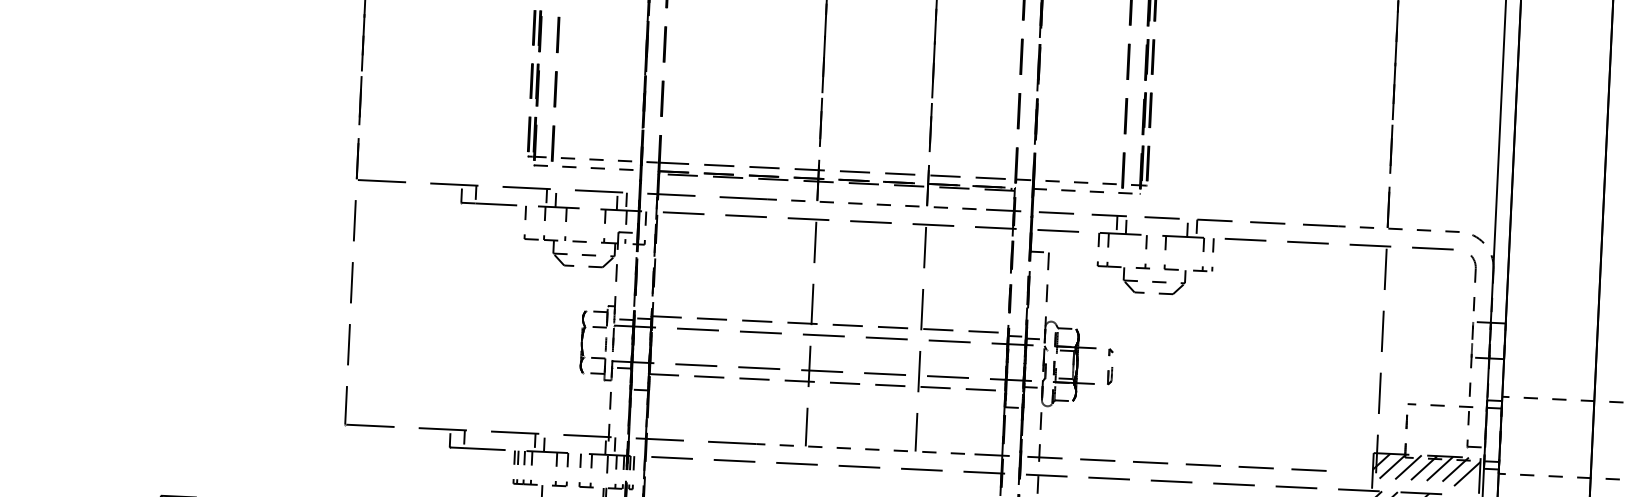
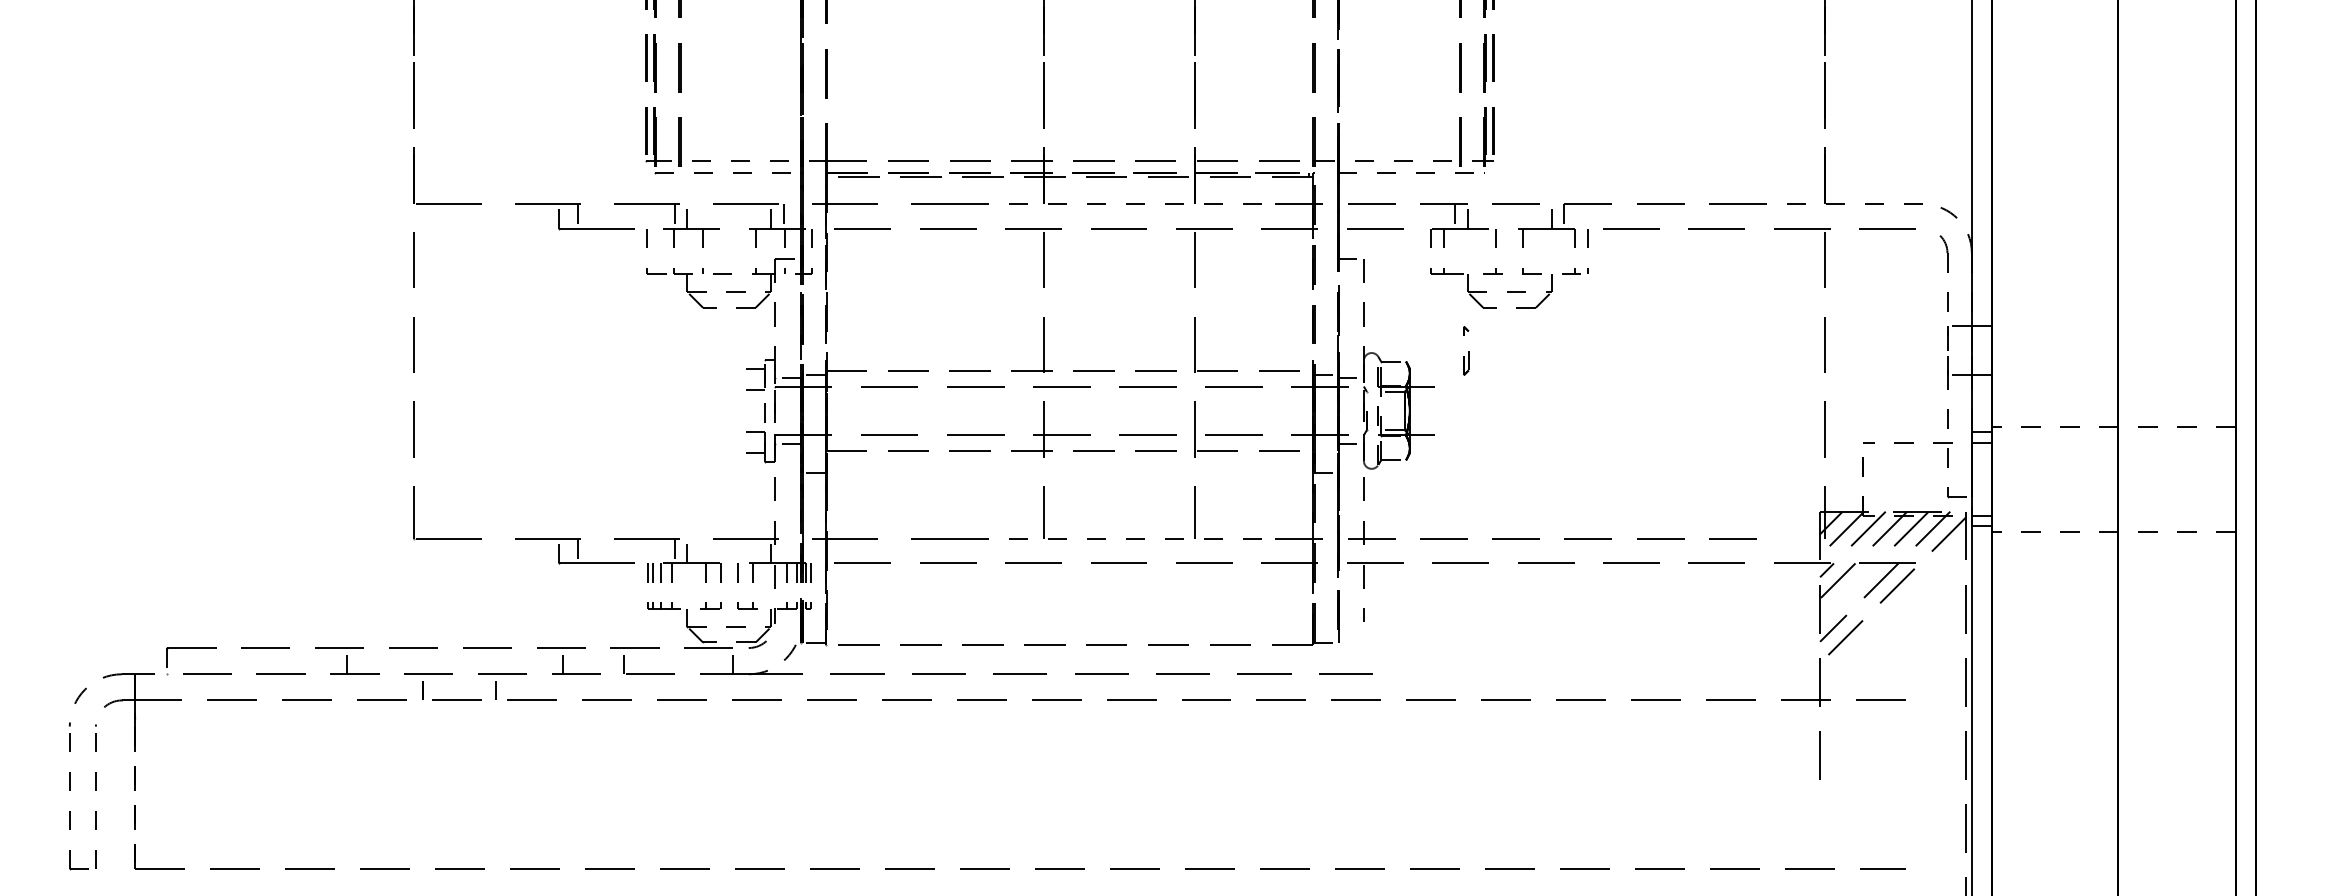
part: (582, 342) -> (733, 411), removed
part: (1110, 366) -> (1466, 350), moved
line: (614, 446) -> (783, 551), removed

